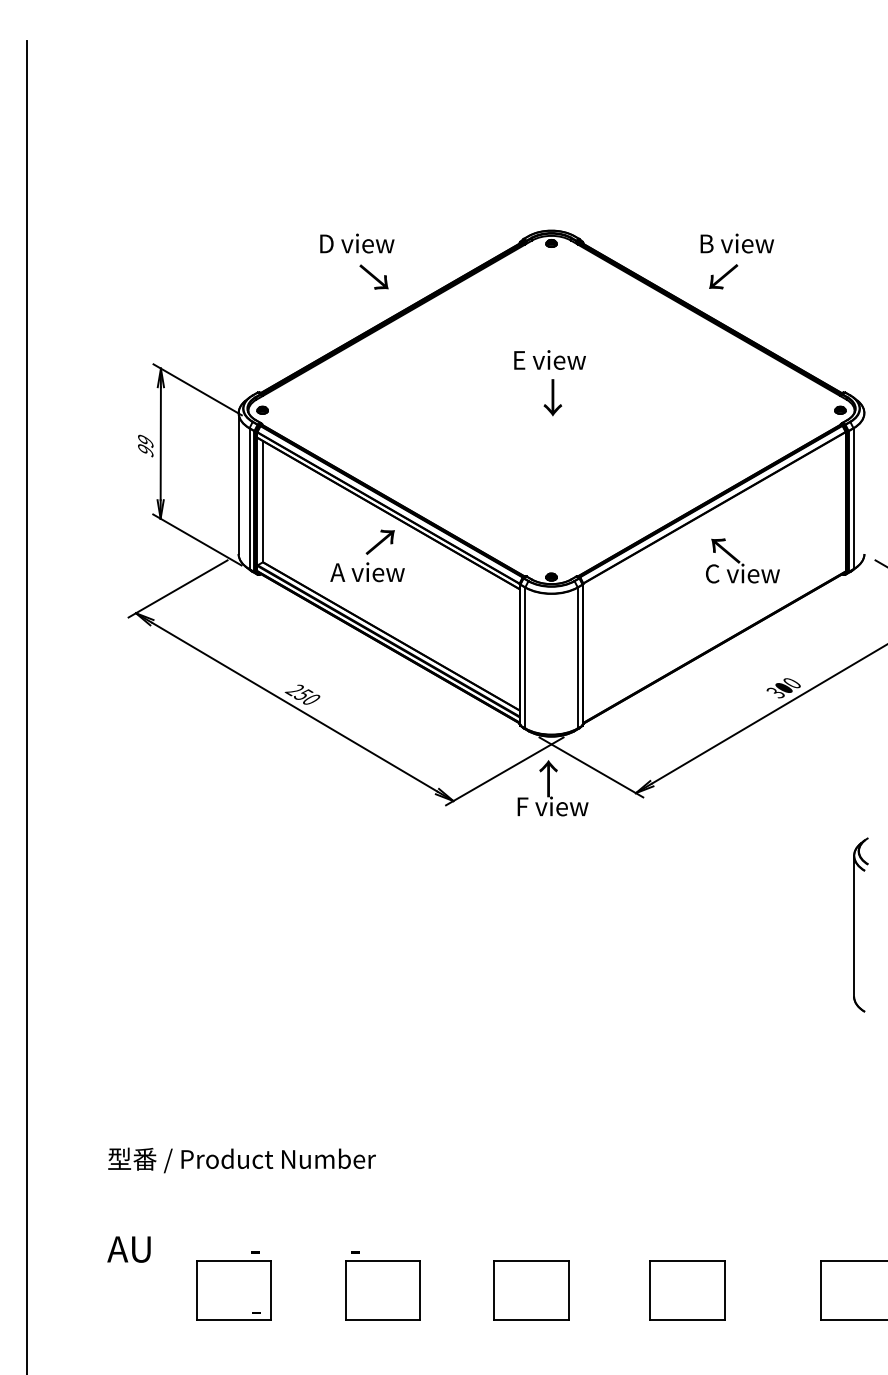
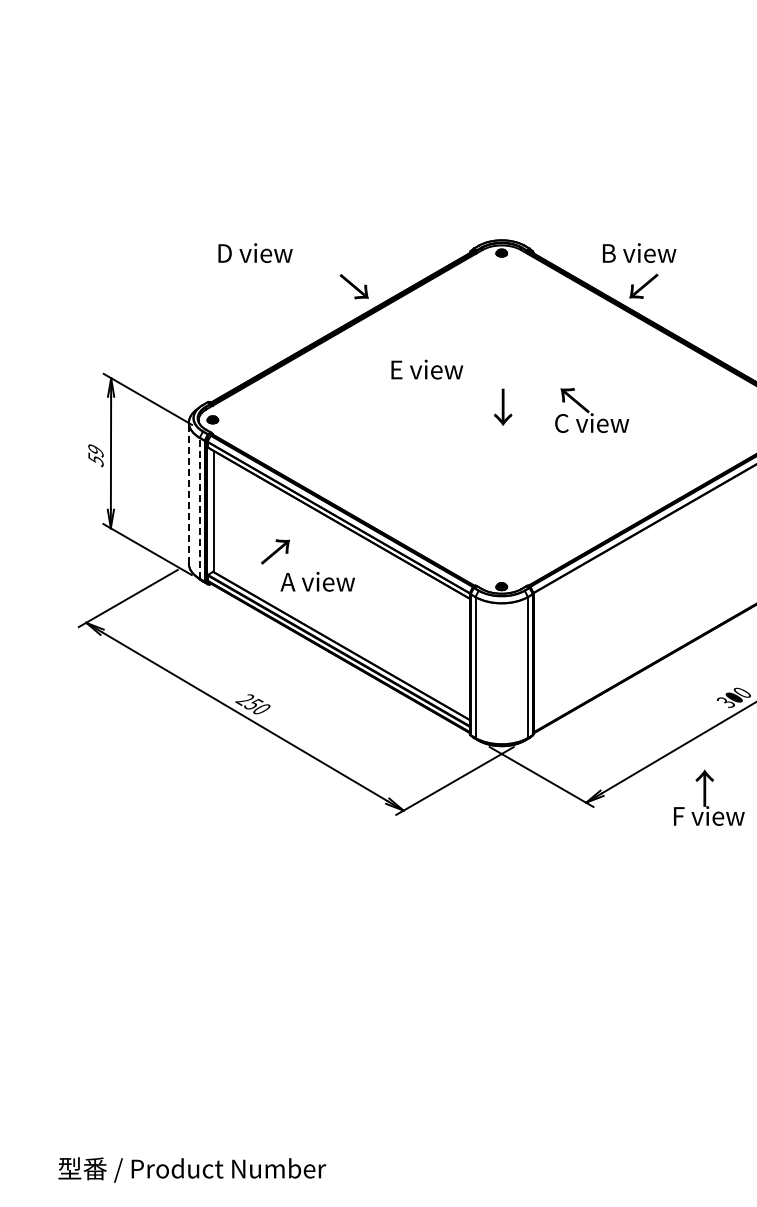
text: (357, 243) -> (255, 253), moved
text: (737, 243) -> (639, 253), moved
text: (373, 276) -> (353, 286), moved
text: (723, 276) -> (643, 286), moved
text: (549, 359) -> (426, 369), moved
text: (145, 449) -> (95, 459), 99 -> 59
line: (238, 483) -> (188, 493), solid -> dashed
line: (249, 498) -> (199, 508), solid -> dashed
text: (379, 541) -> (274, 551), moved
text: (742, 560) -> (591, 410), moved
text: (552, 788) -> (708, 798), moved

